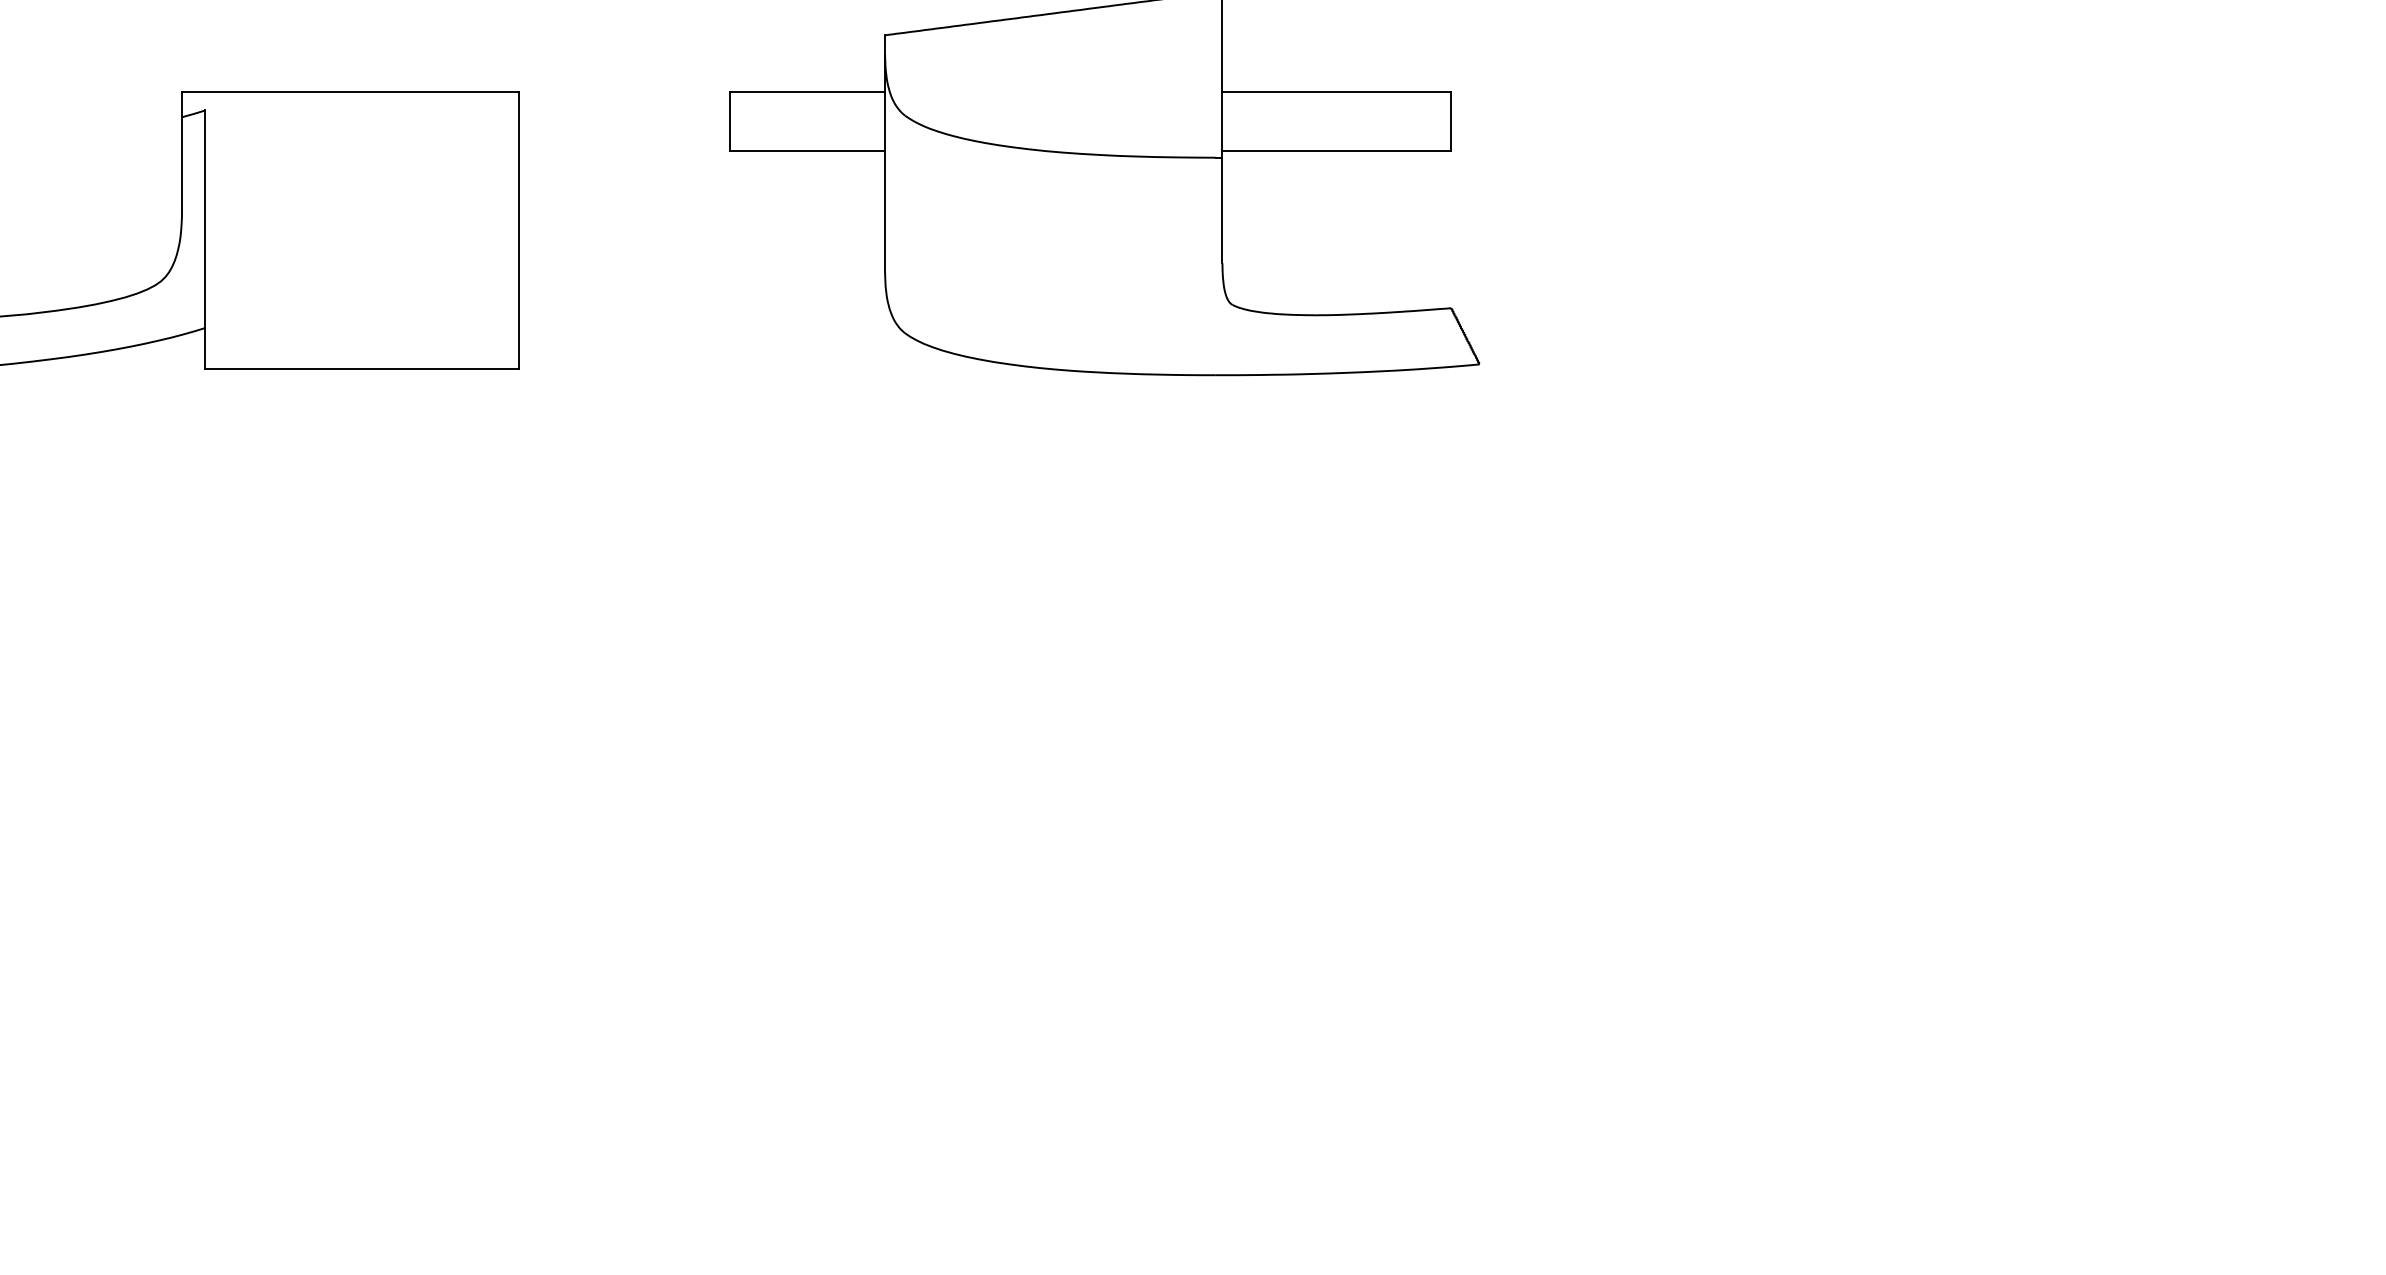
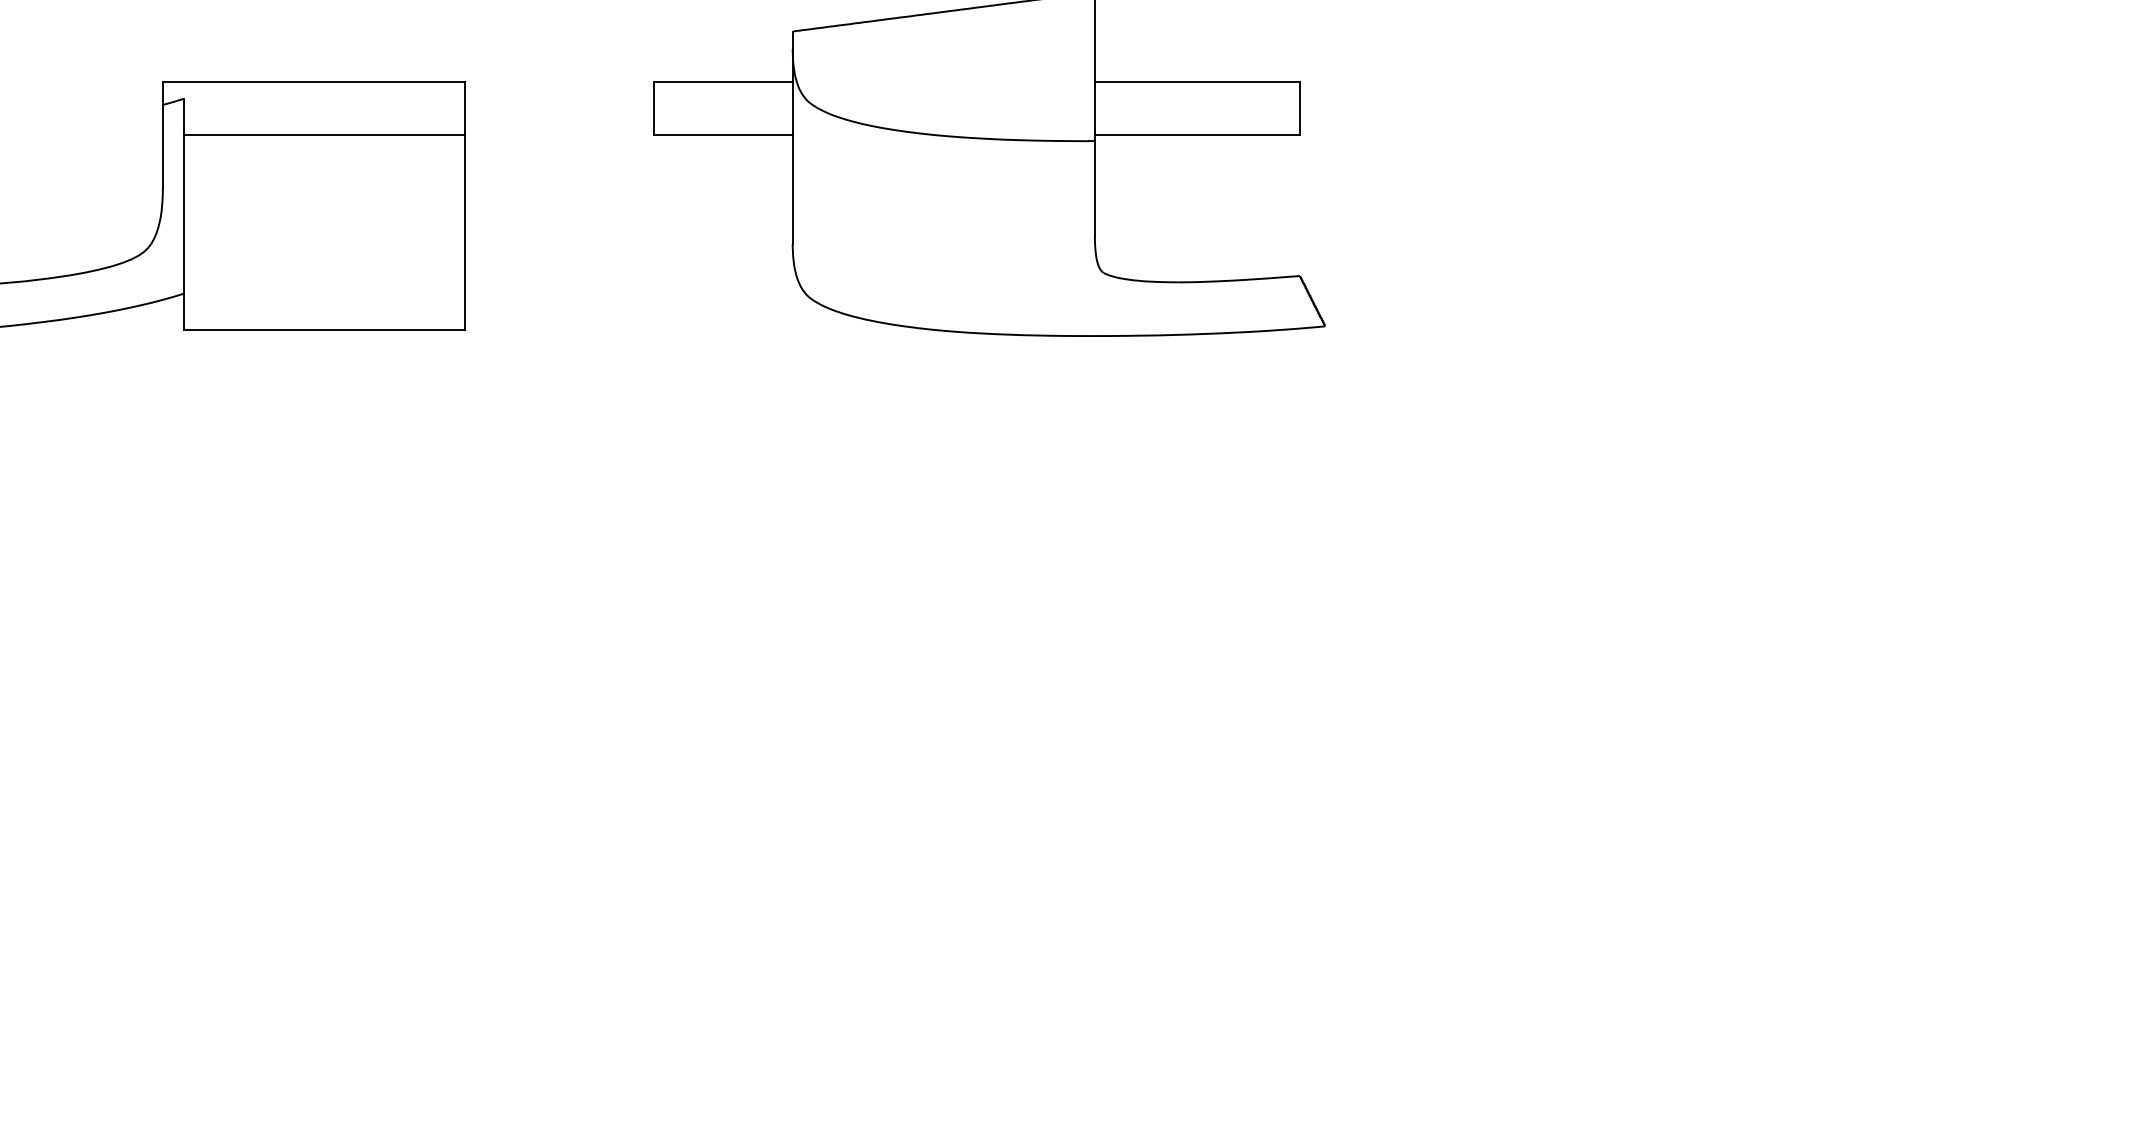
line: (362, 151) -> (324, 135), added

